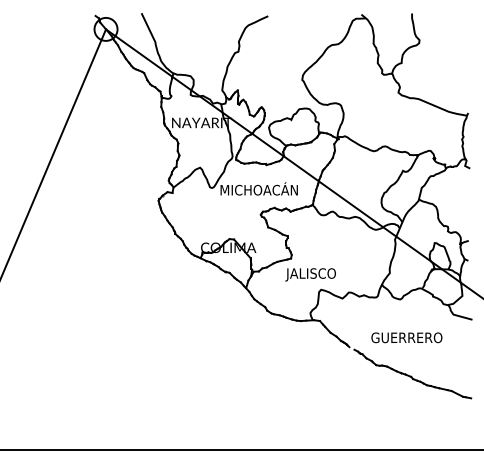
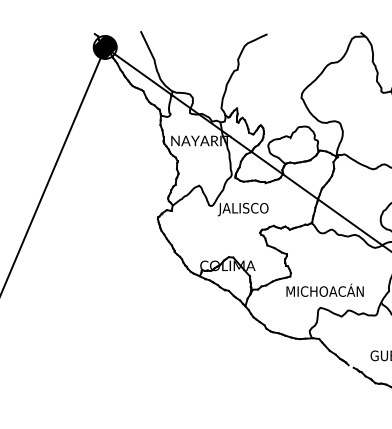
hatch: (105, 28) -> (104, 46), added
text: (257, 190) -> (256, 208), MICHOACÁN -> JALISCO
text: (324, 273) -> (323, 291), JALISCO -> MICHOACÁN

